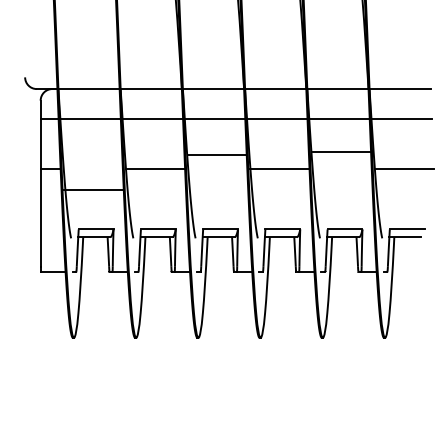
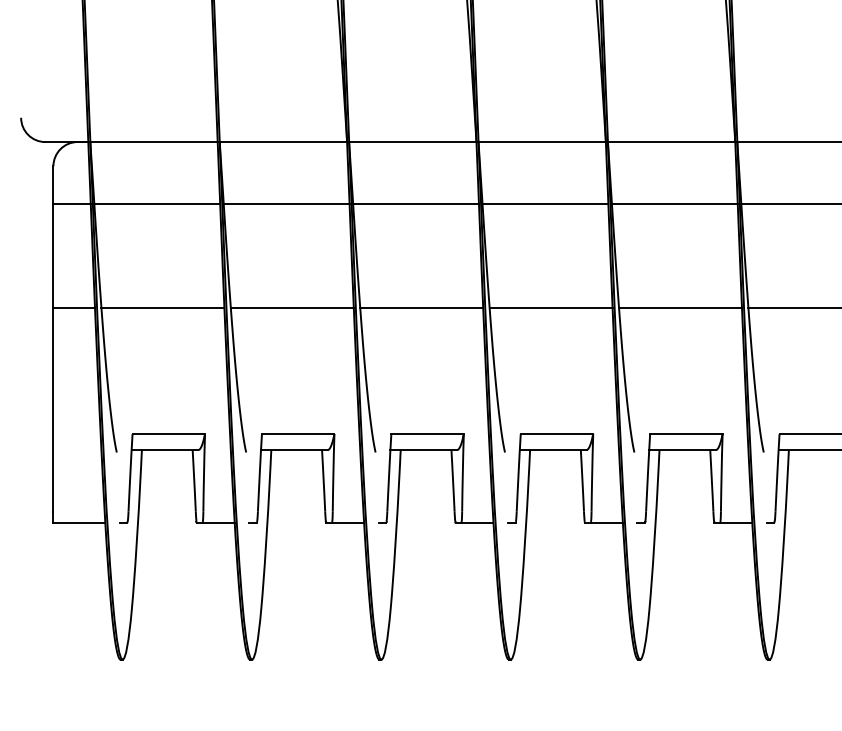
line: (341, 151) -> (679, 307), moved
line: (217, 154) -> (421, 307), moved
line: (92, 189) -> (161, 307), moved

